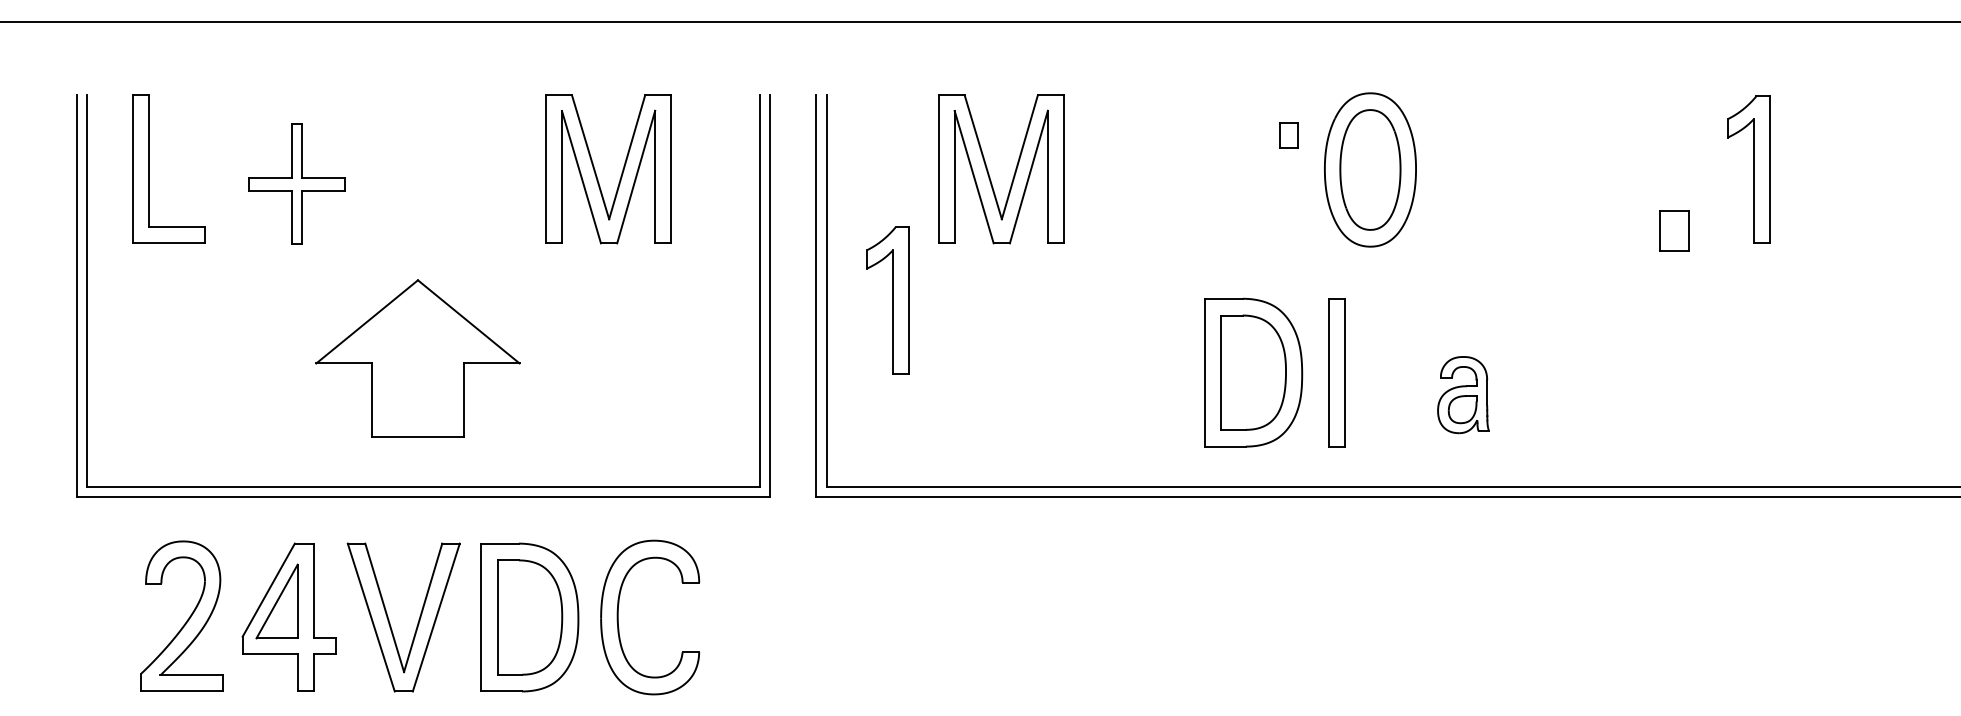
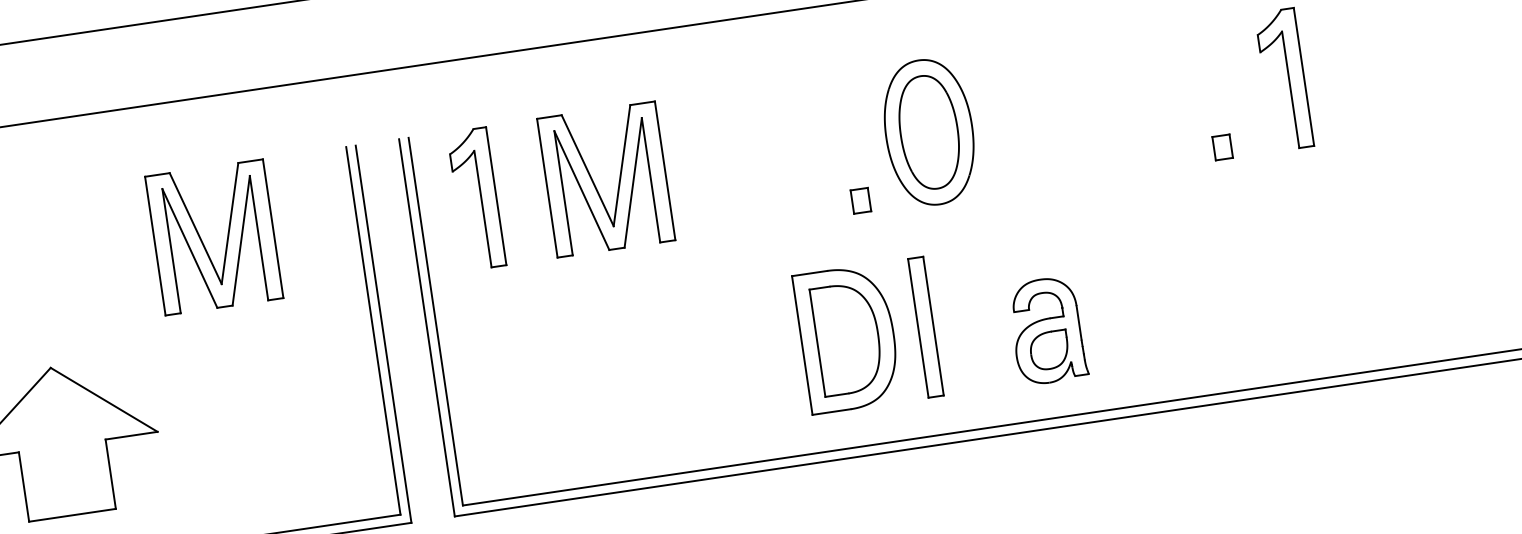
part: (1288, 135) -> (860, 200), moved
part: (989, 173) -> (595, 185), moved
part: (1673, 230) -> (1222, 147), size x0.62
part: (887, 300) -> (476, 198), moved
part: (1463, 394) -> (1047, 330), size x1.43

